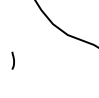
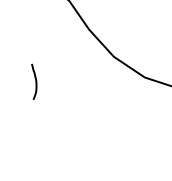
curve: (13, 60) -> (35, 81), moved

